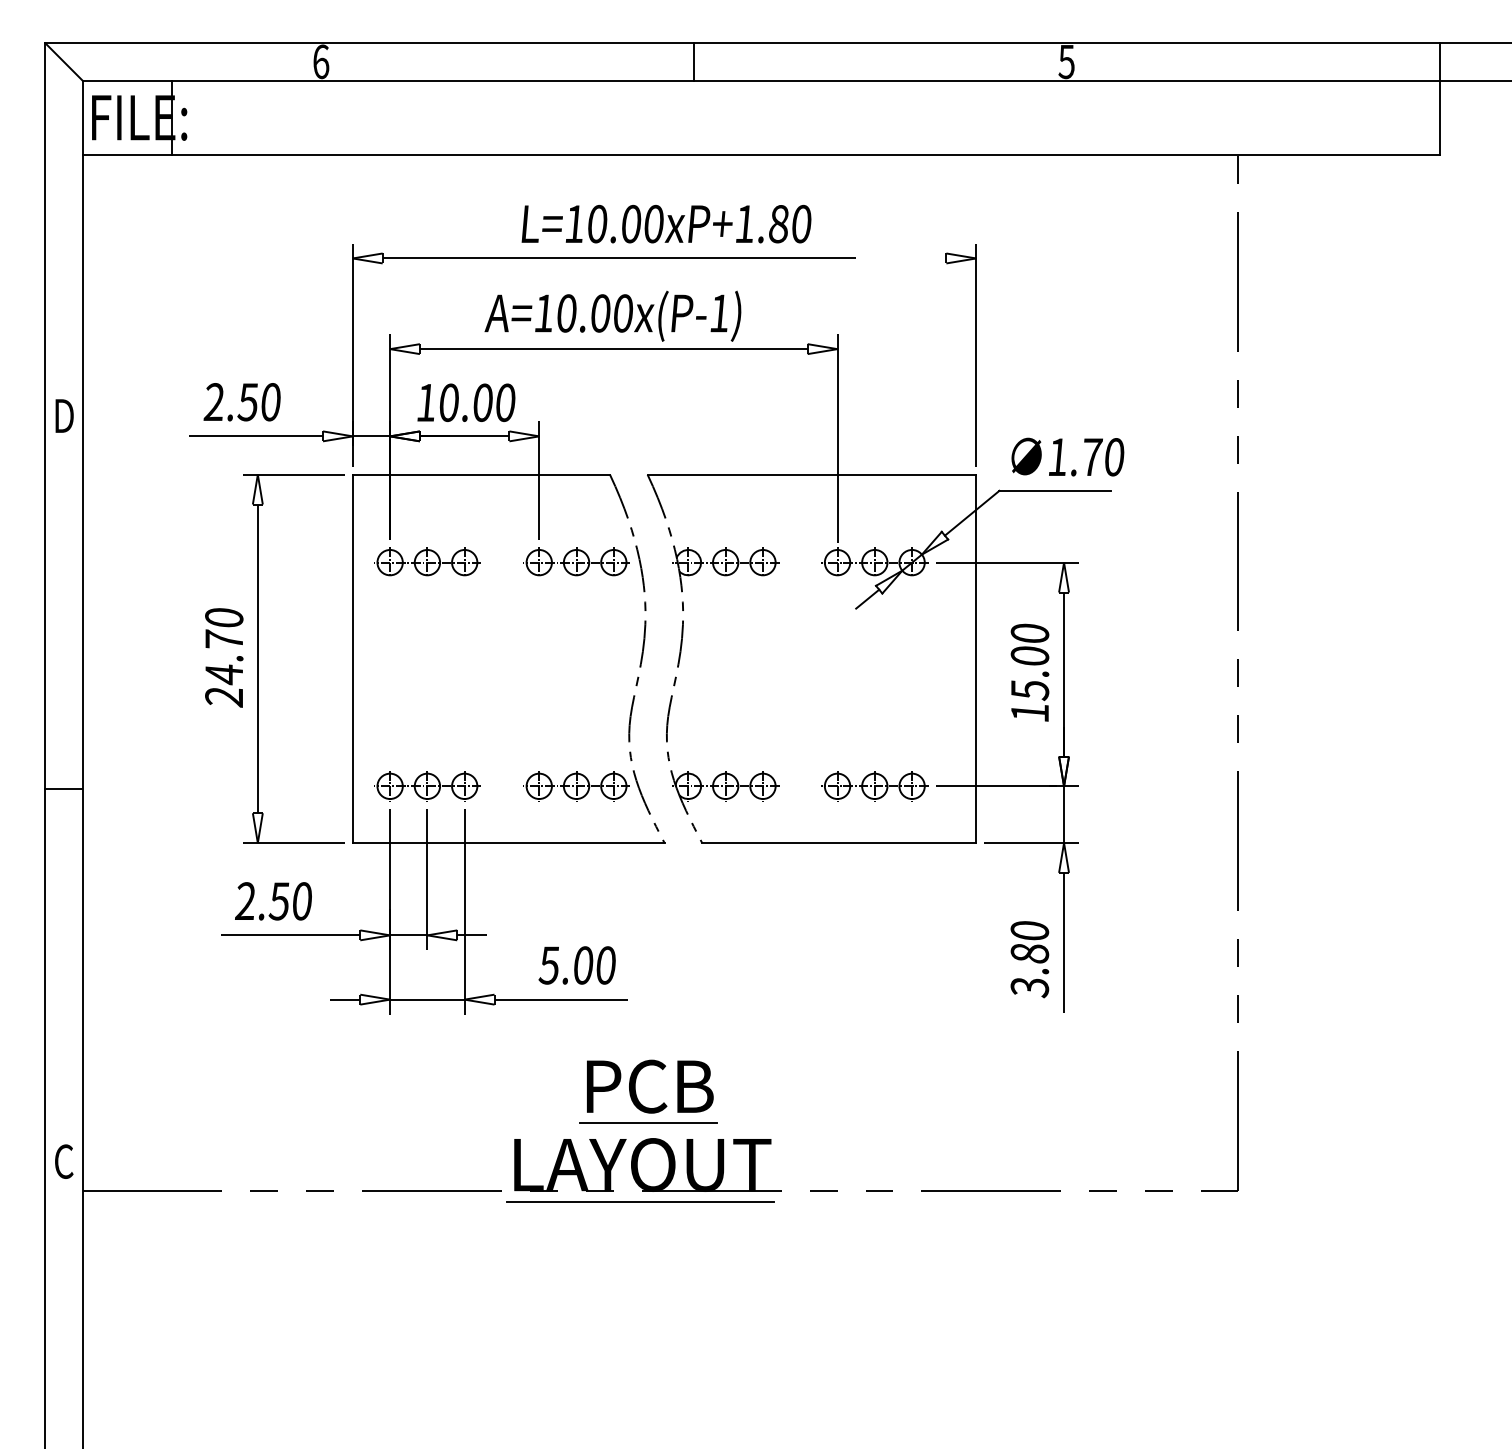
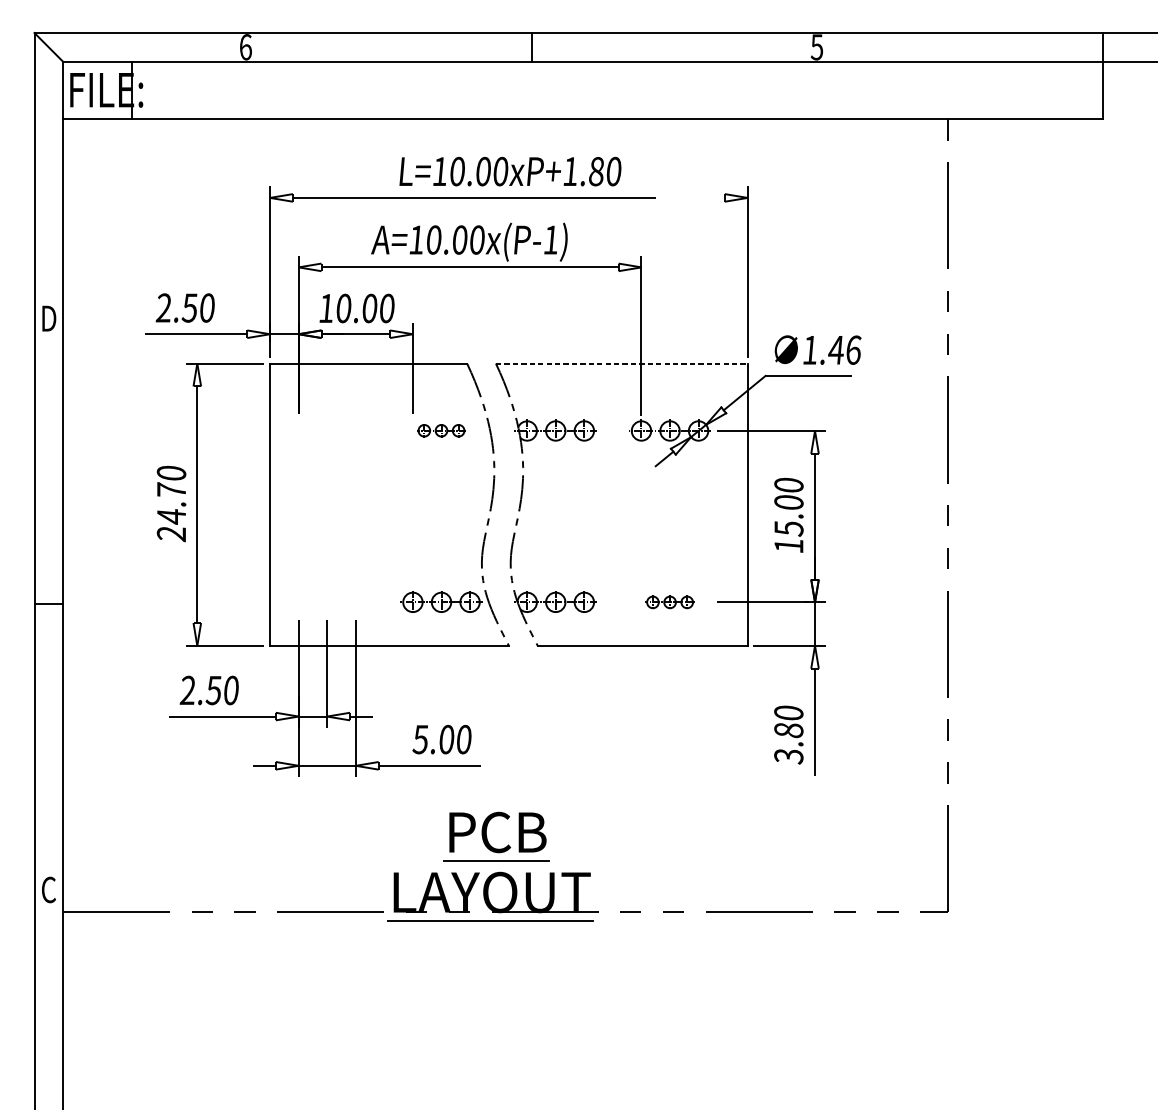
text: (1102, 457) -> (844, 350), 1.70 -> 1.46
line: (812, 474) -> (622, 363), solid -> dashed
part: (427, 561) -> (327, 430), removed
part: (576, 561) -> (441, 430), size x0.6
part: (427, 786) -> (327, 602), removed
part: (874, 786) -> (669, 602), size x0.6

